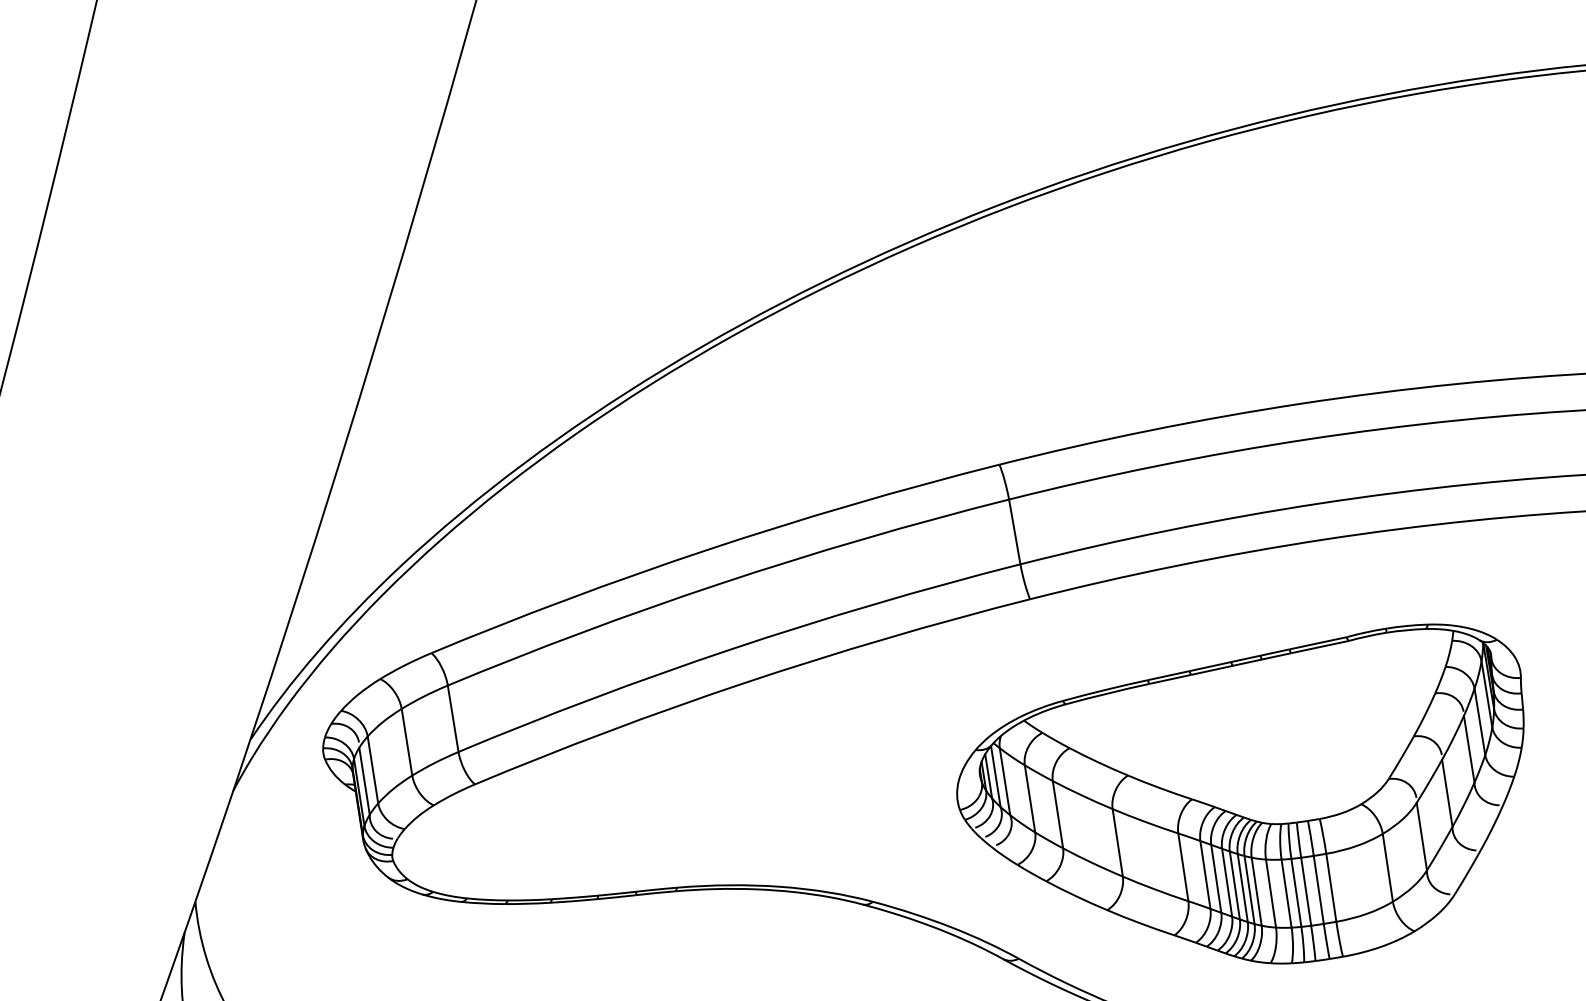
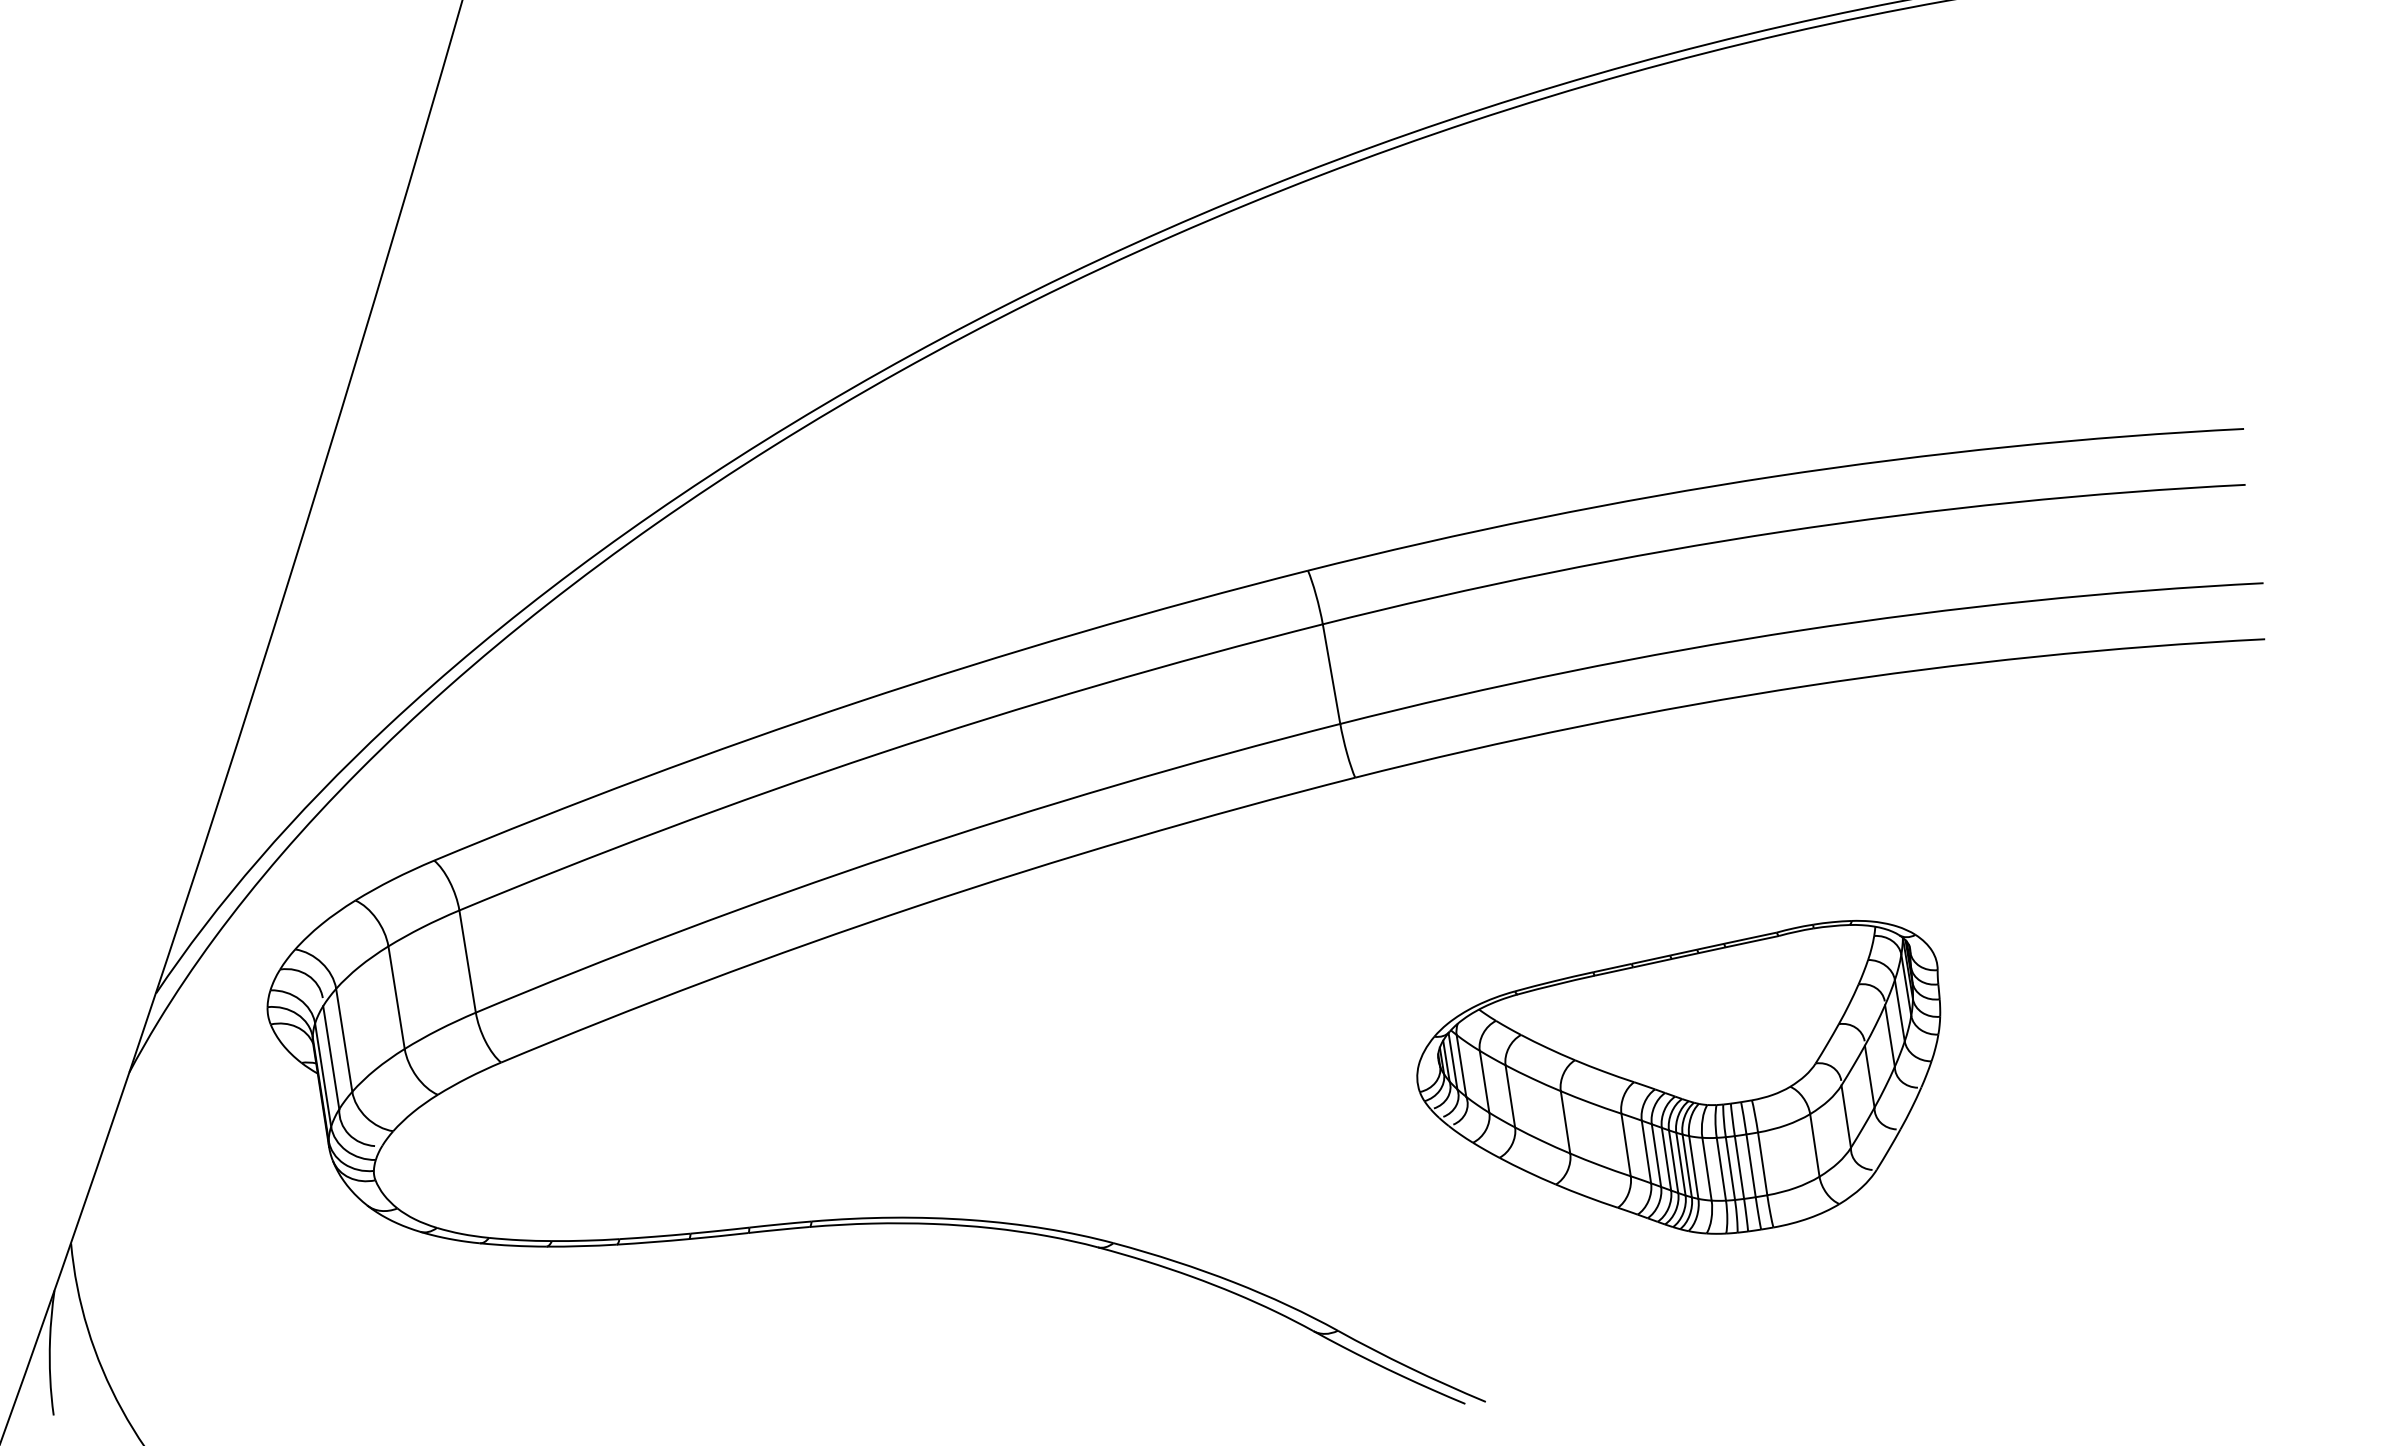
part: (1240, 793) -> (1678, 1076), size x0.6

